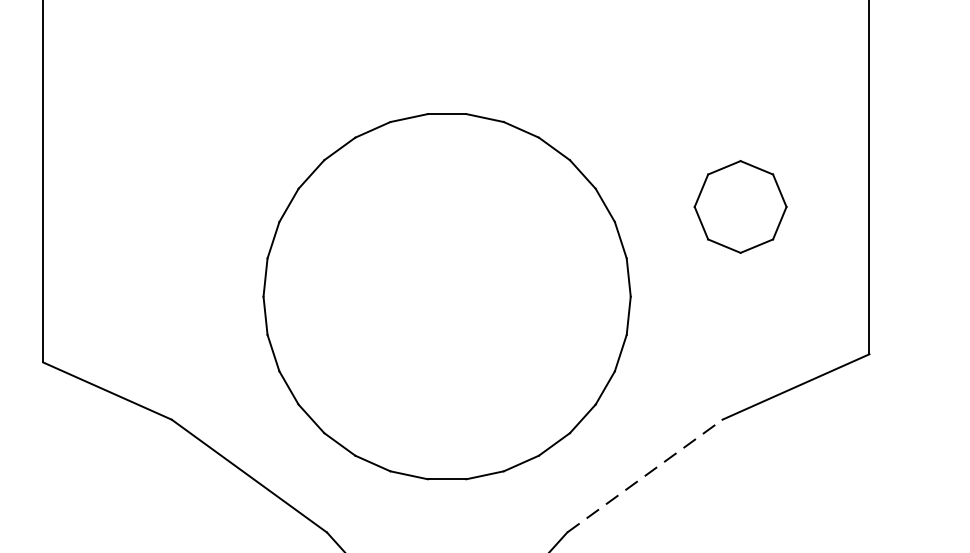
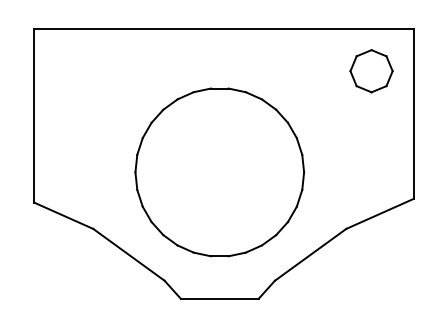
part: (740, 207) -> (371, 71), moved
line: (646, 475) -> (311, 254), dashed -> solid

